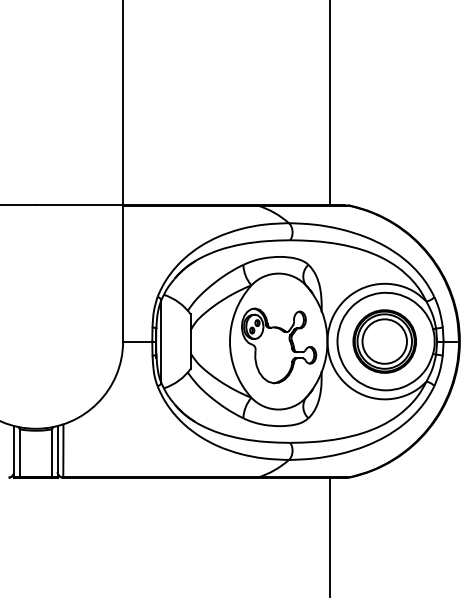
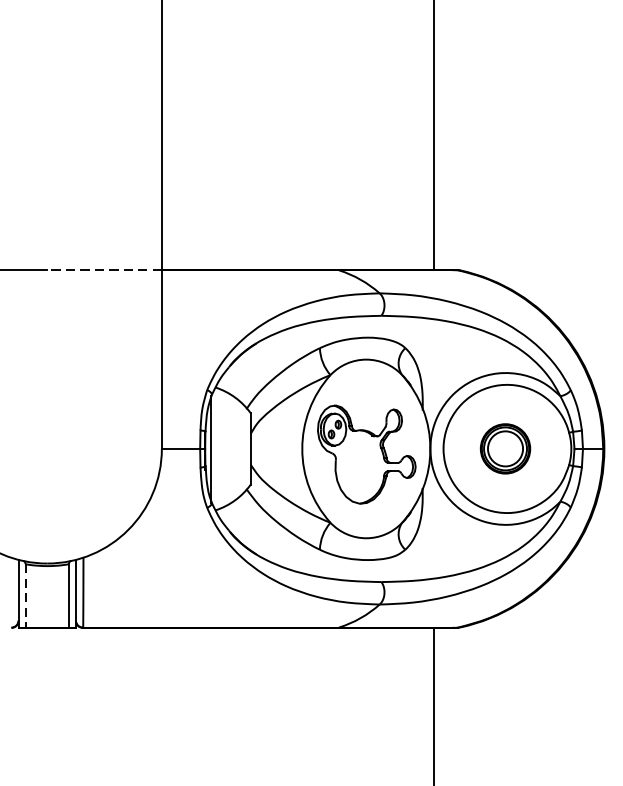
line: (79, 205) -> (104, 270), solid -> dashed
part: (384, 341) -> (505, 448), size x0.6
line: (19, 453) -> (25, 596), solid -> dashed

